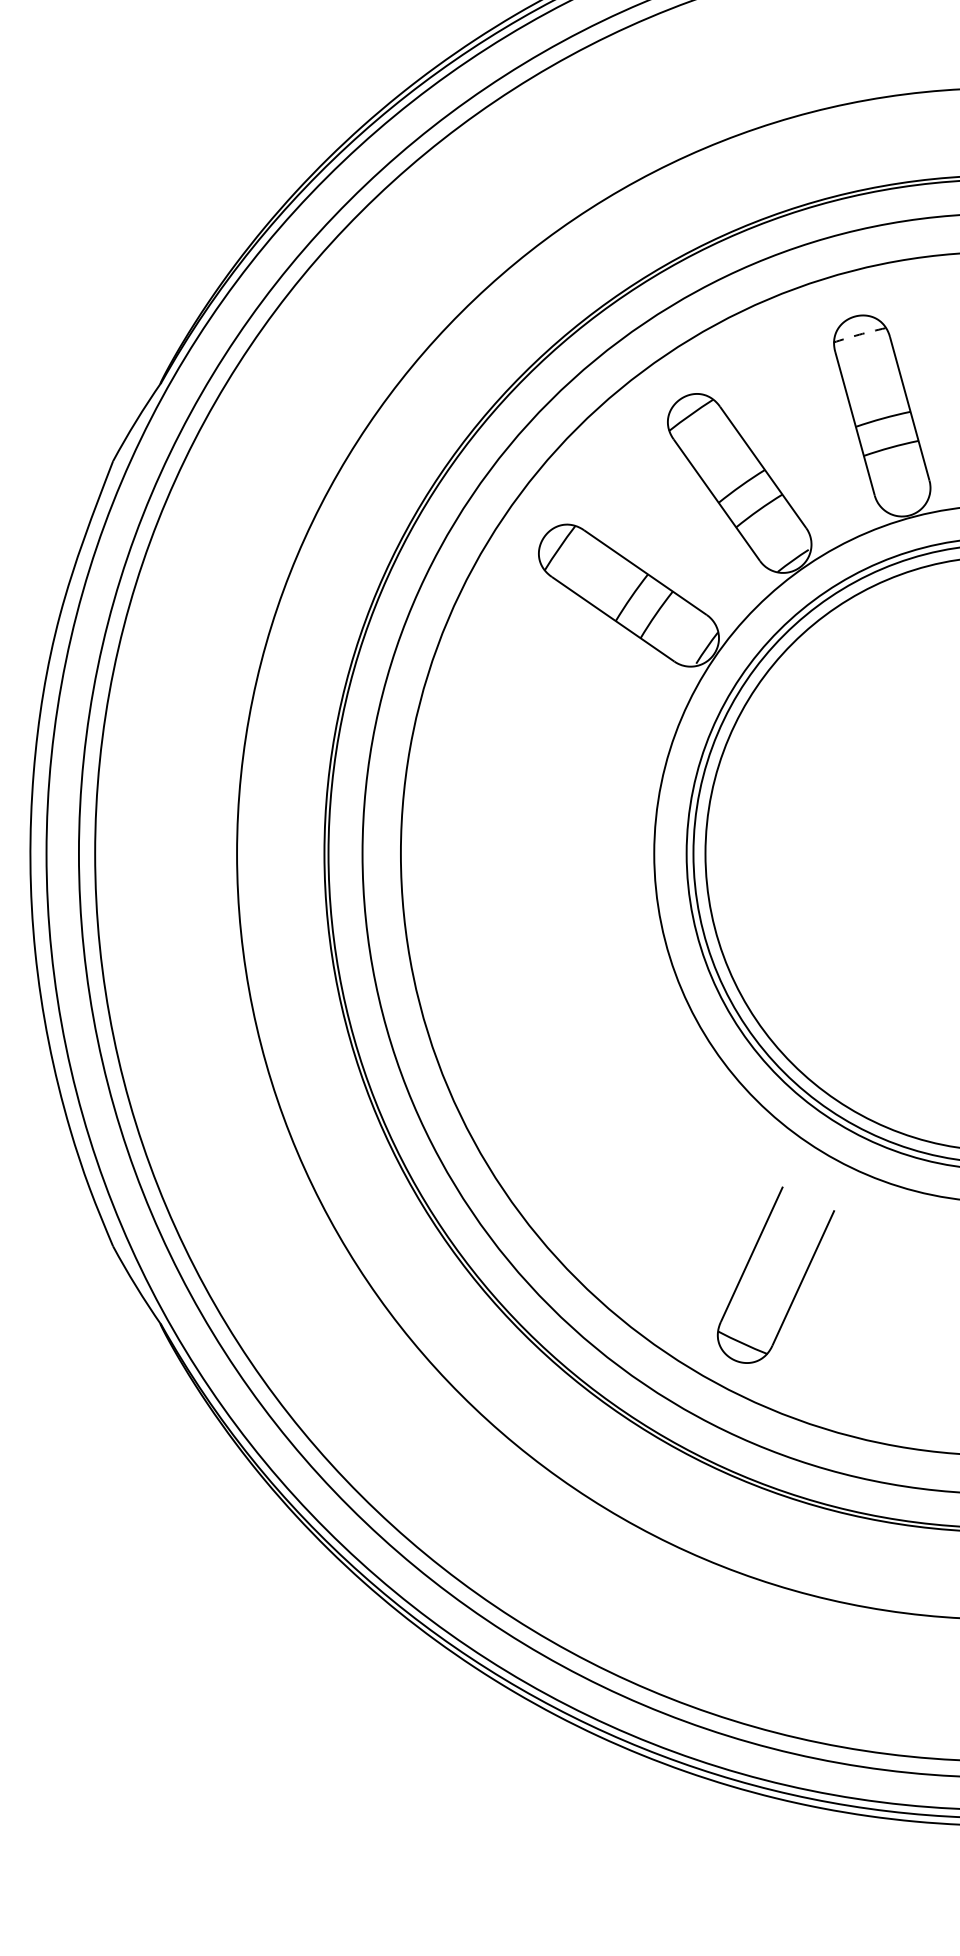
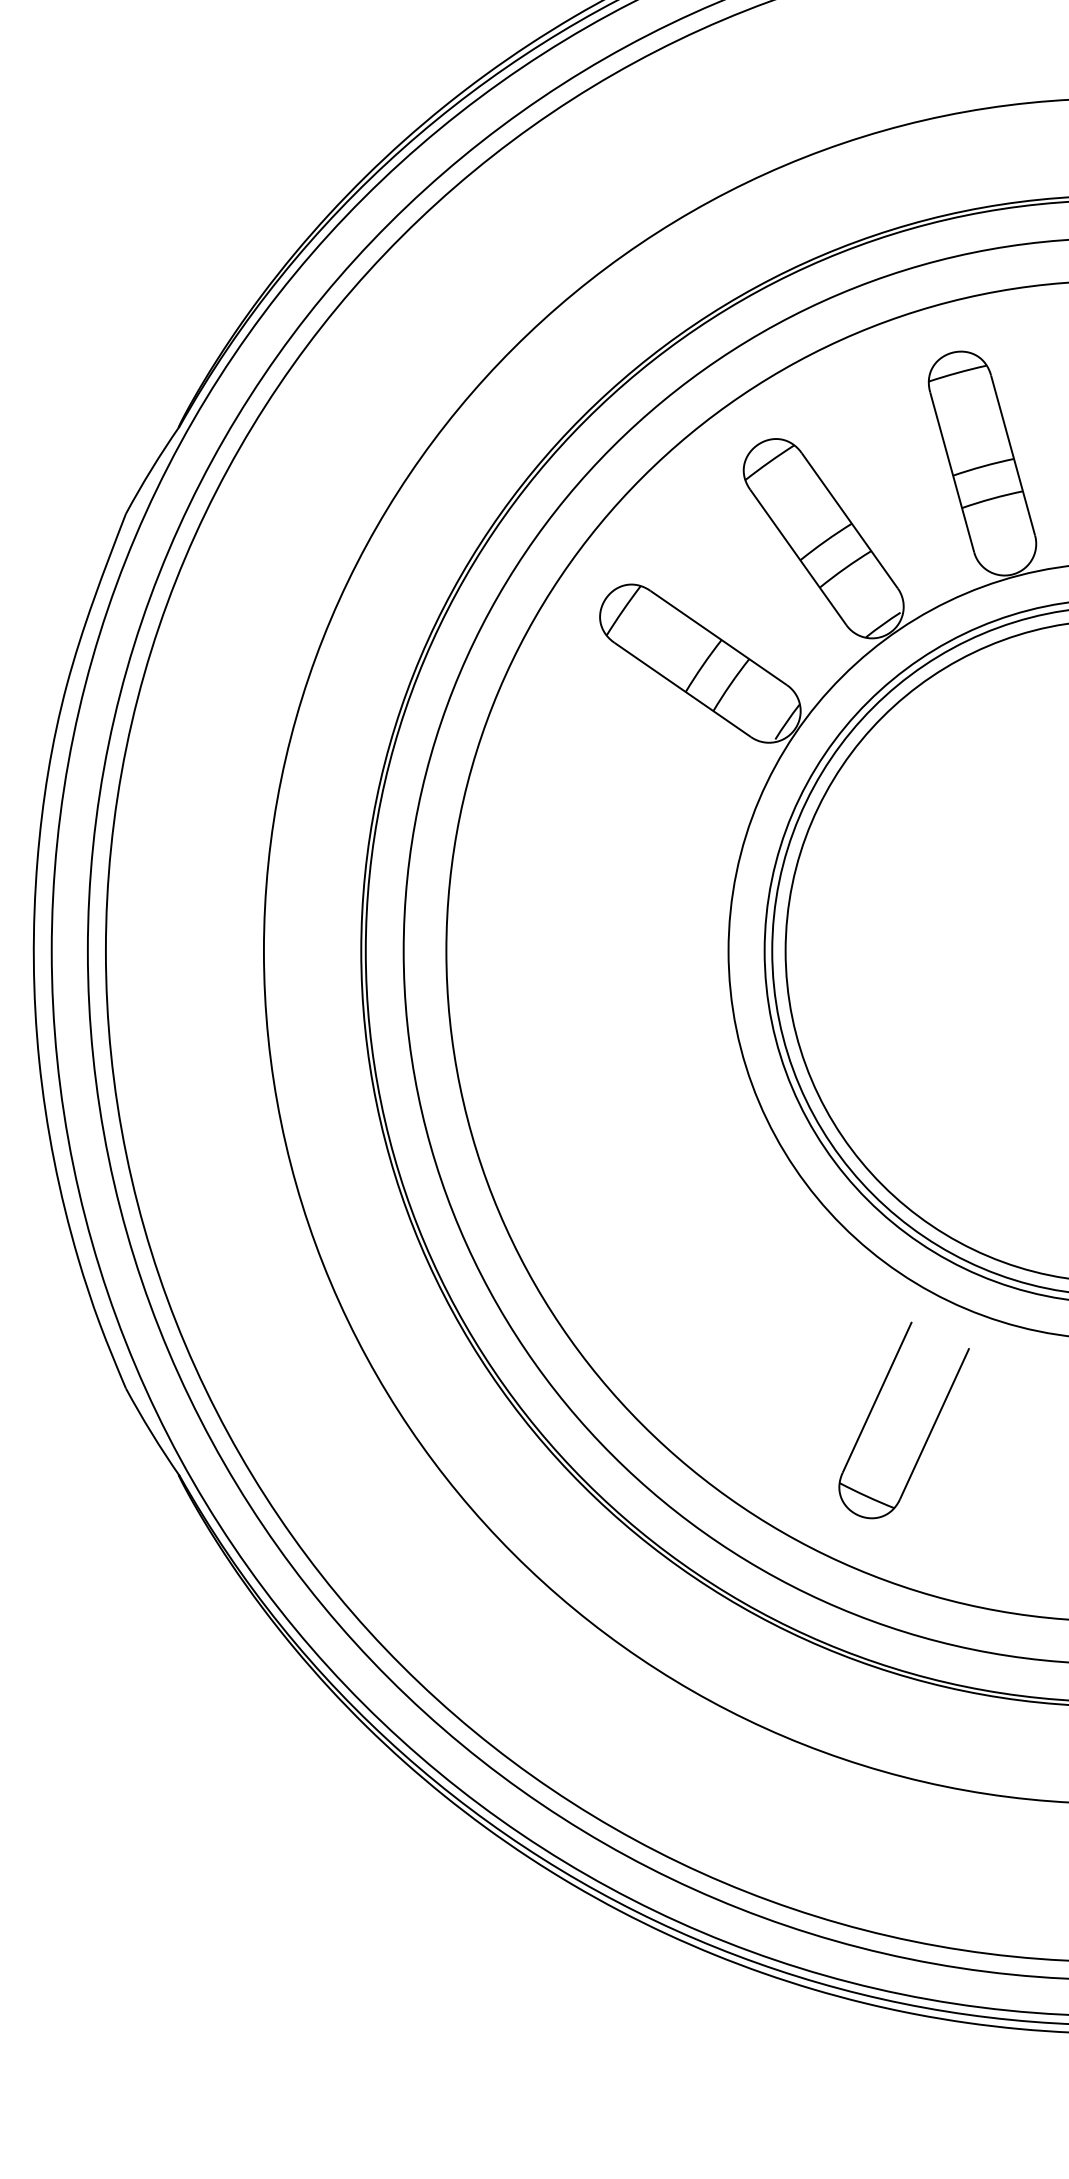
arc: (858, 335) -> (956, 373), dashed -> solid
part: (798, 1285) -> (929, 1432), moved

